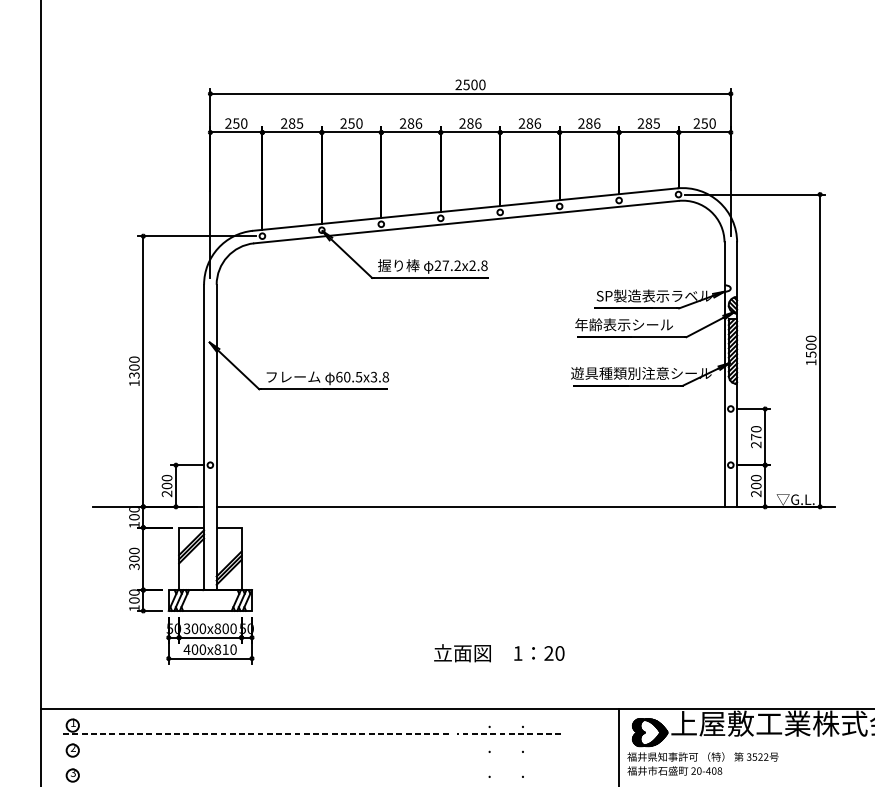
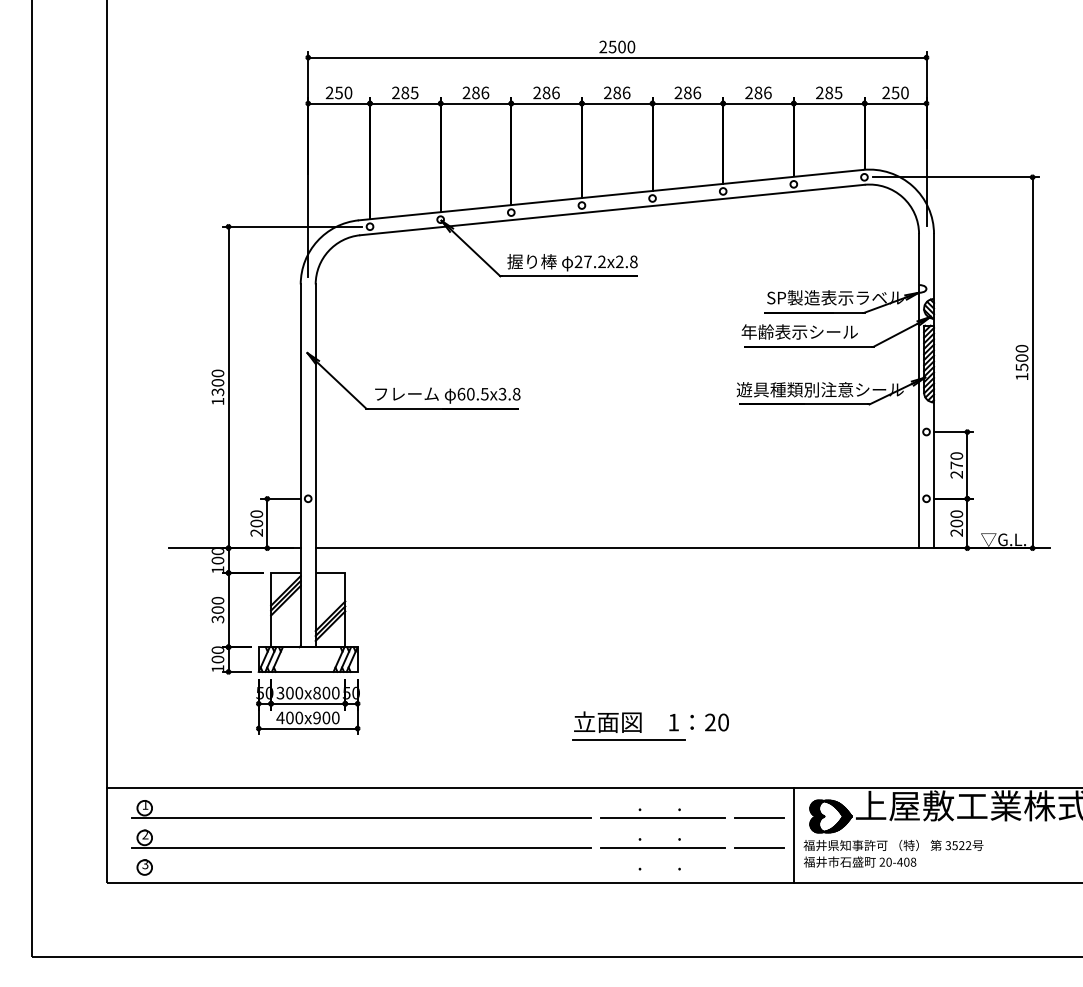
text: (355, 123) -> (480, 92), 250 -> 286
text: (221, 649) -> (321, 717), 400x810 -> 400x900
line: (479, 668) -> (628, 740), added
line: (255, 734) -> (361, 818), dashed -> solid
line: (508, 734) -> (662, 818), dashed -> solid
line: (590, 734) -> (759, 818), added
line: (255, 758) -> (361, 847), added
line: (508, 758) -> (662, 847), added
line: (590, 758) -> (759, 847), added

